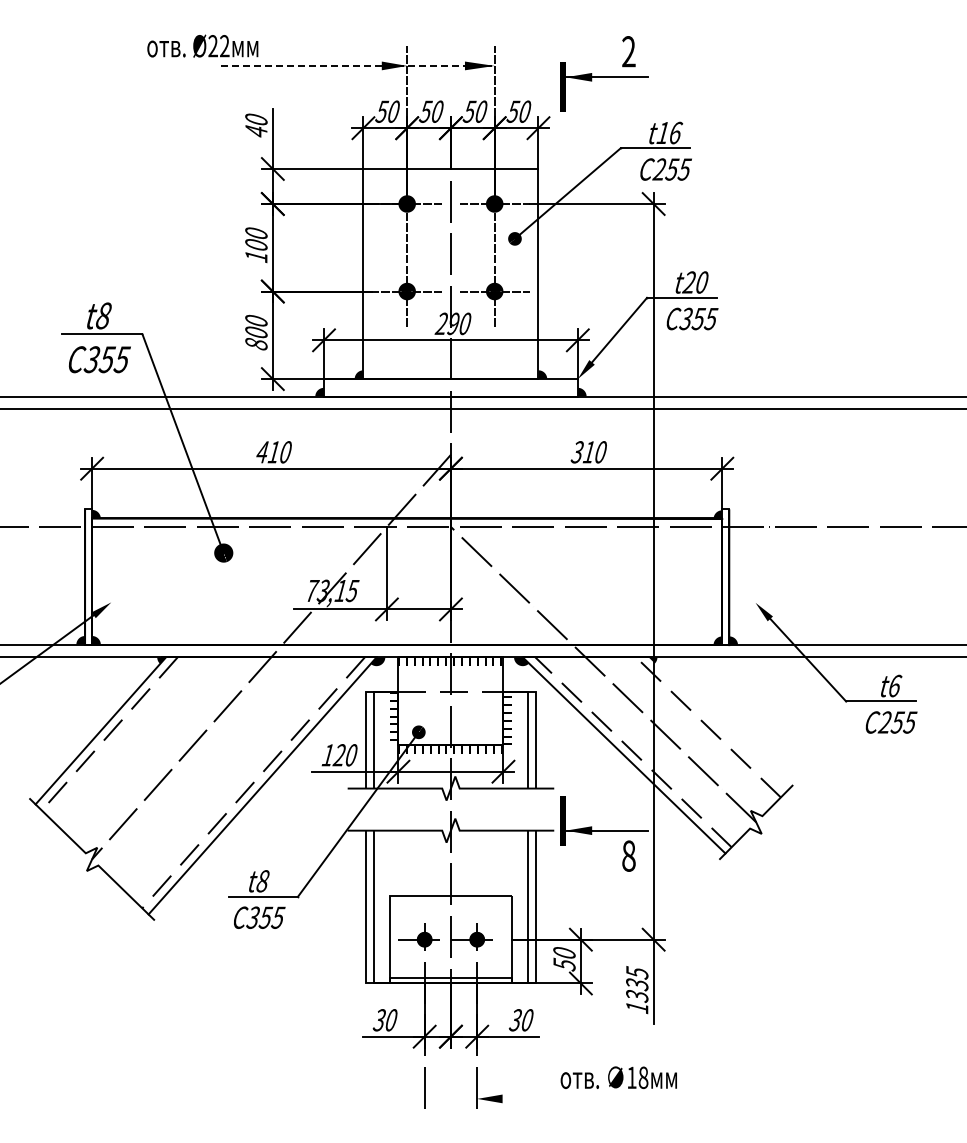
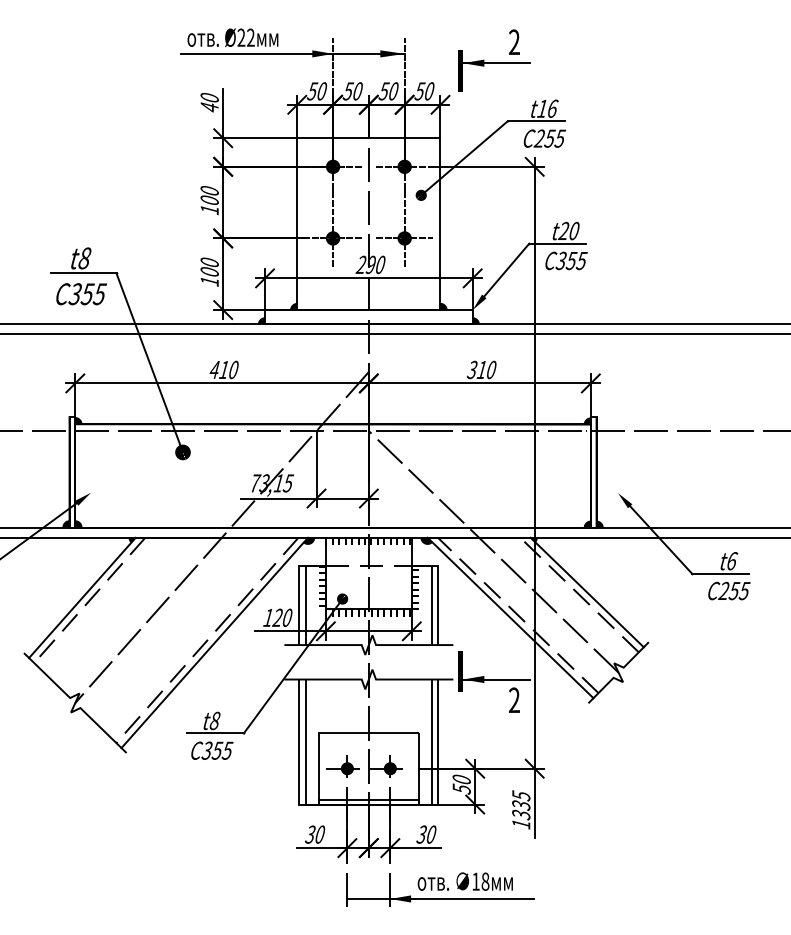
text: (202, 45) -> (232, 37), moved
line: (357, 65) -> (292, 53), dashed -> solid
text: (256, 344) -> (209, 281), 800 -> 100
line: (717, 724) -> (586, 592), added
text: (628, 855) -> (514, 699), 8 -> 2
text: (618, 1077) -> (465, 881), moved
line: (538, 1098) -> (440, 898), added

